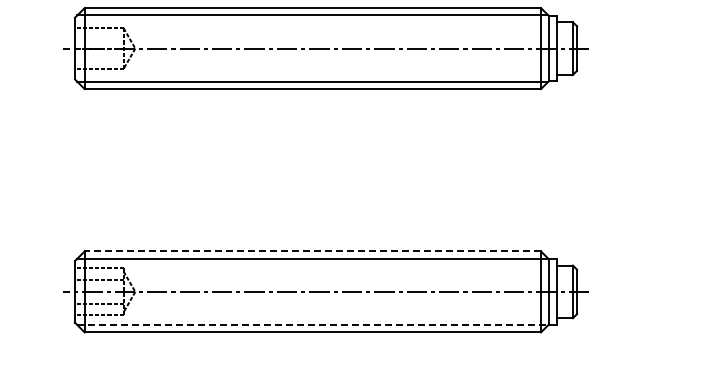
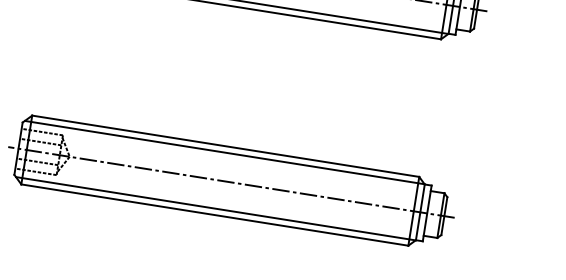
line: (312, 251) -> (225, 146), dashed -> solid
line: (312, 325) -> (215, 209), dashed -> solid

